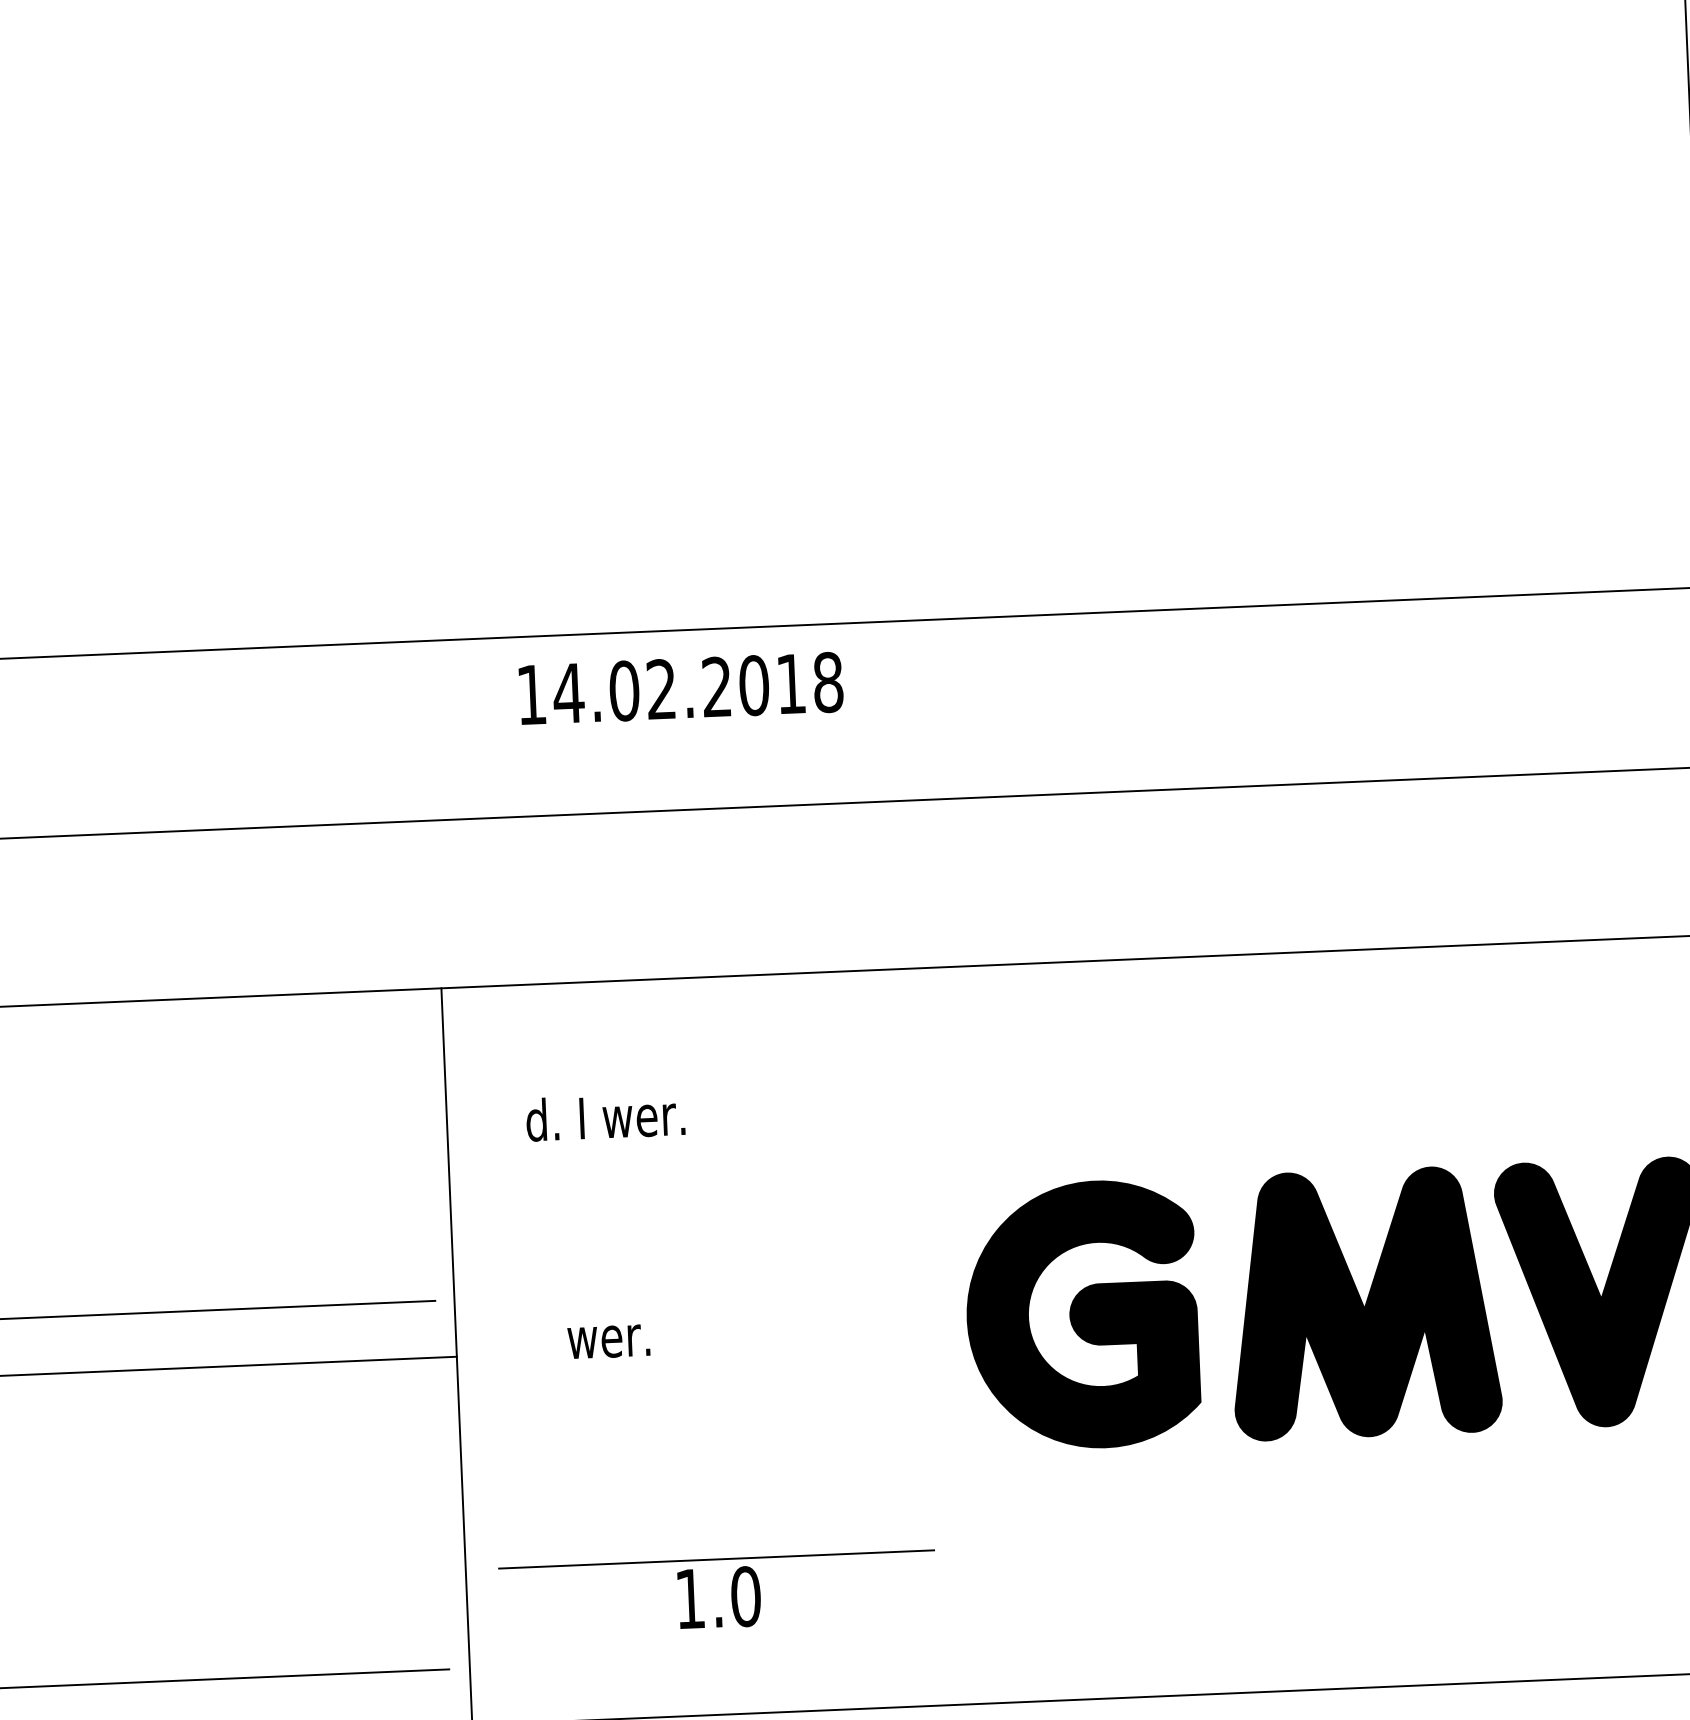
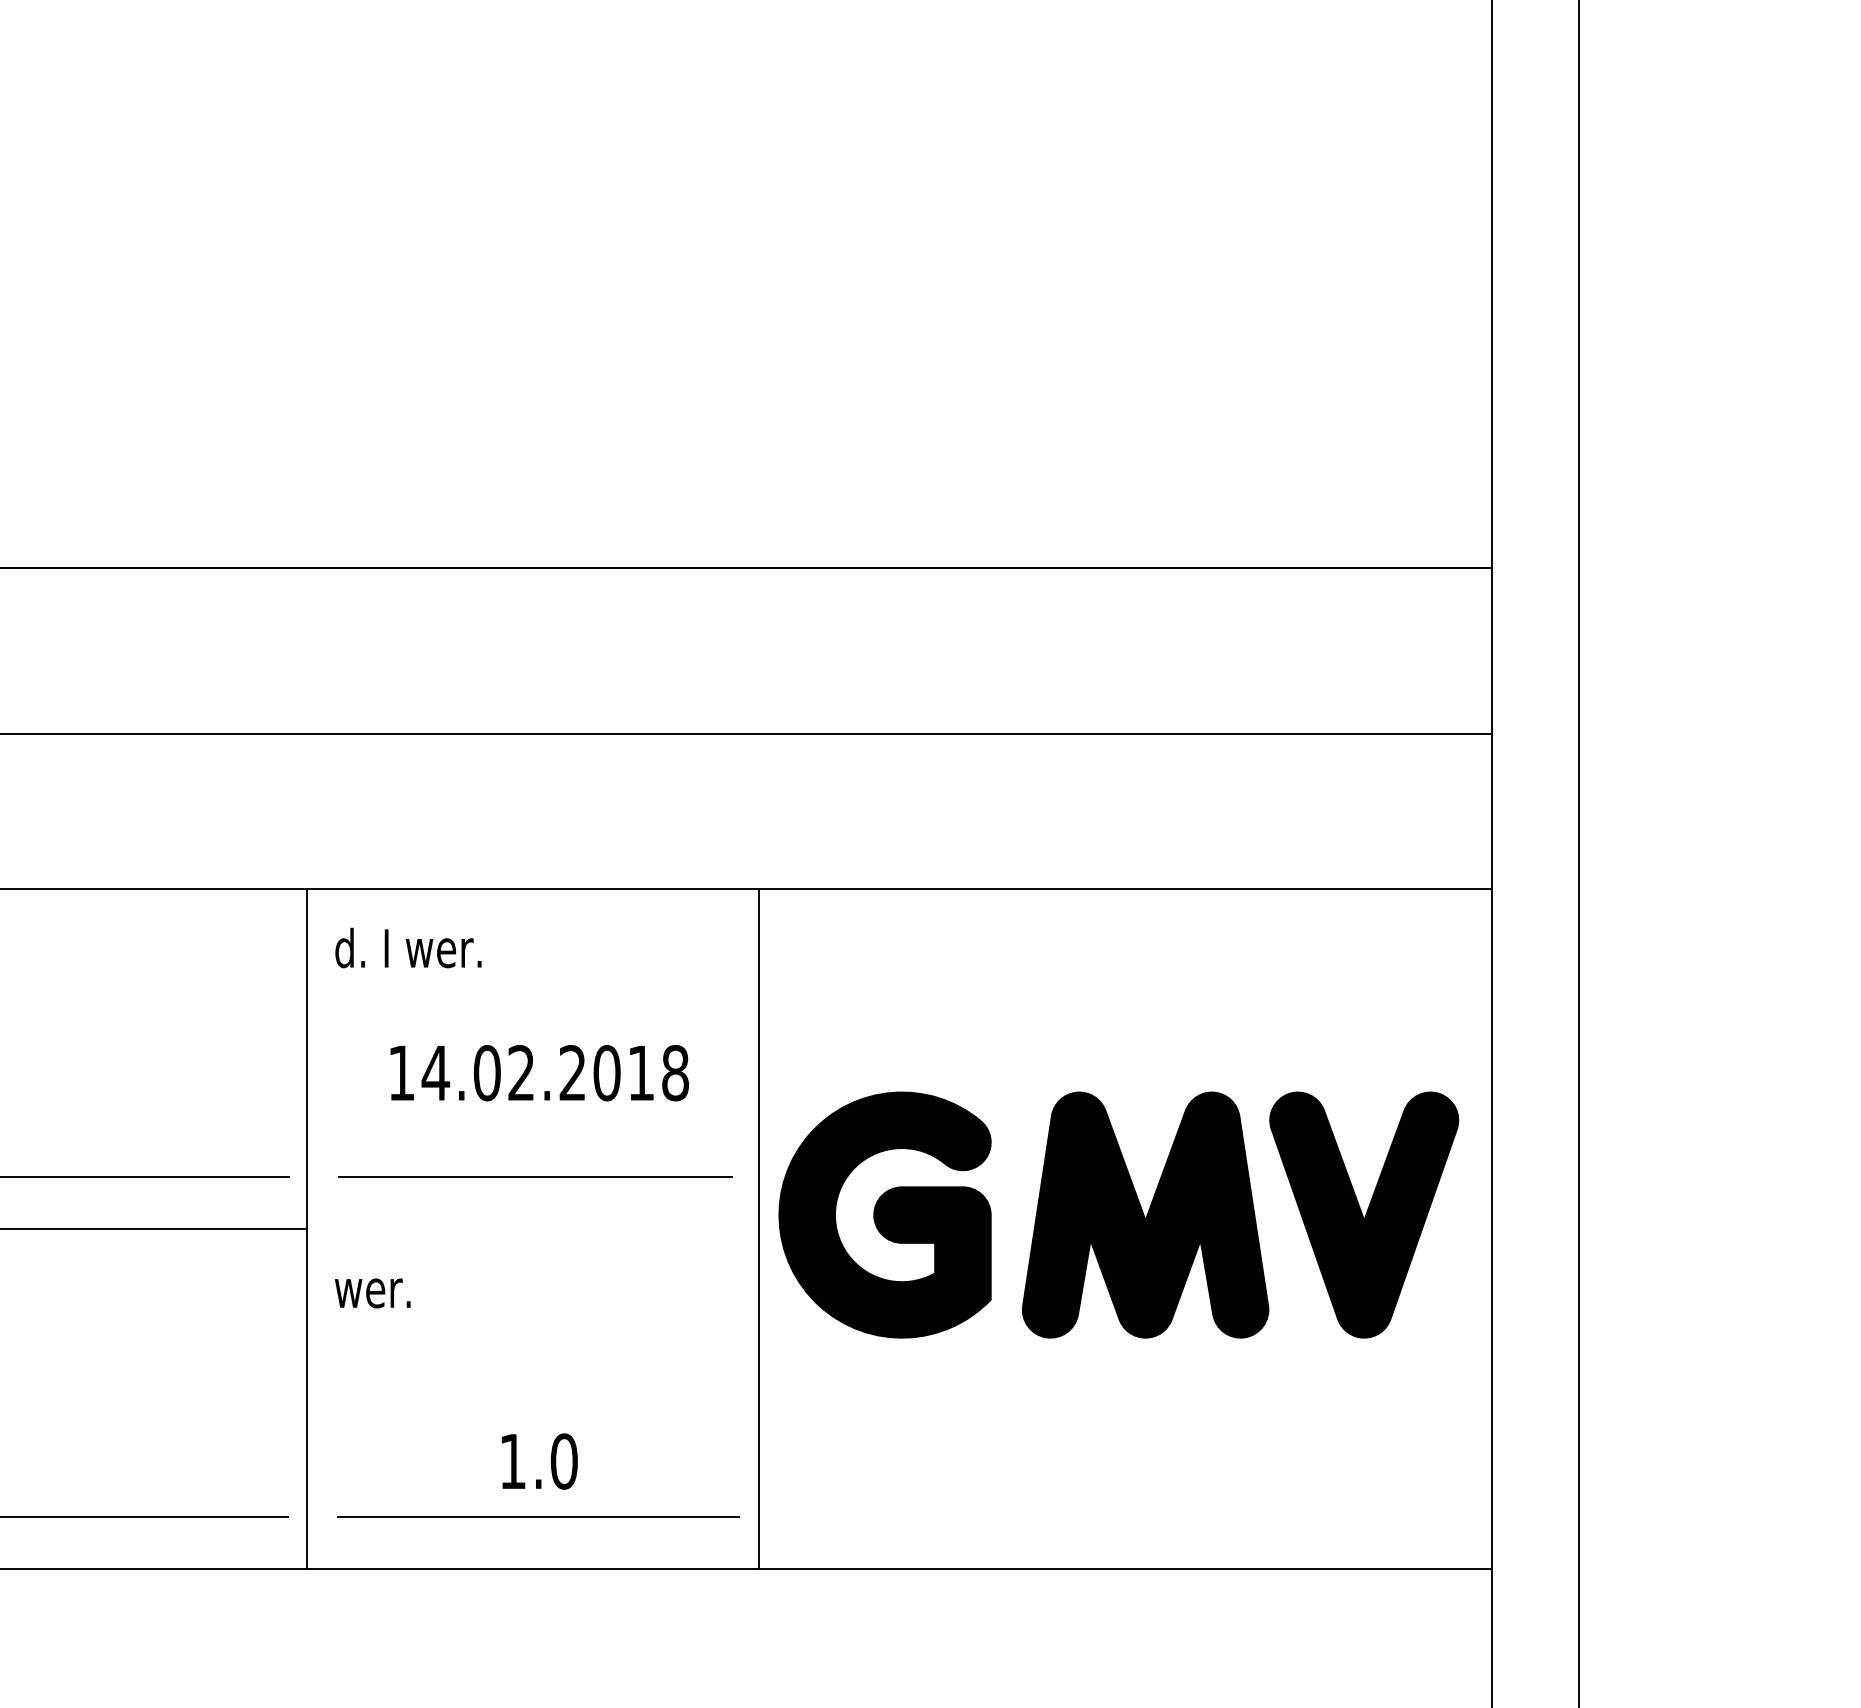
text: (681, 689) -> (539, 1073), moved
text: (605, 1116) -> (408, 947), moved
line: (701, 1289) -> (535, 1176), added
line: (945, 1336) -> (758, 1229), added
text: (608, 1341) -> (372, 1293), moved
line: (716, 1558) -> (538, 1516), moved

